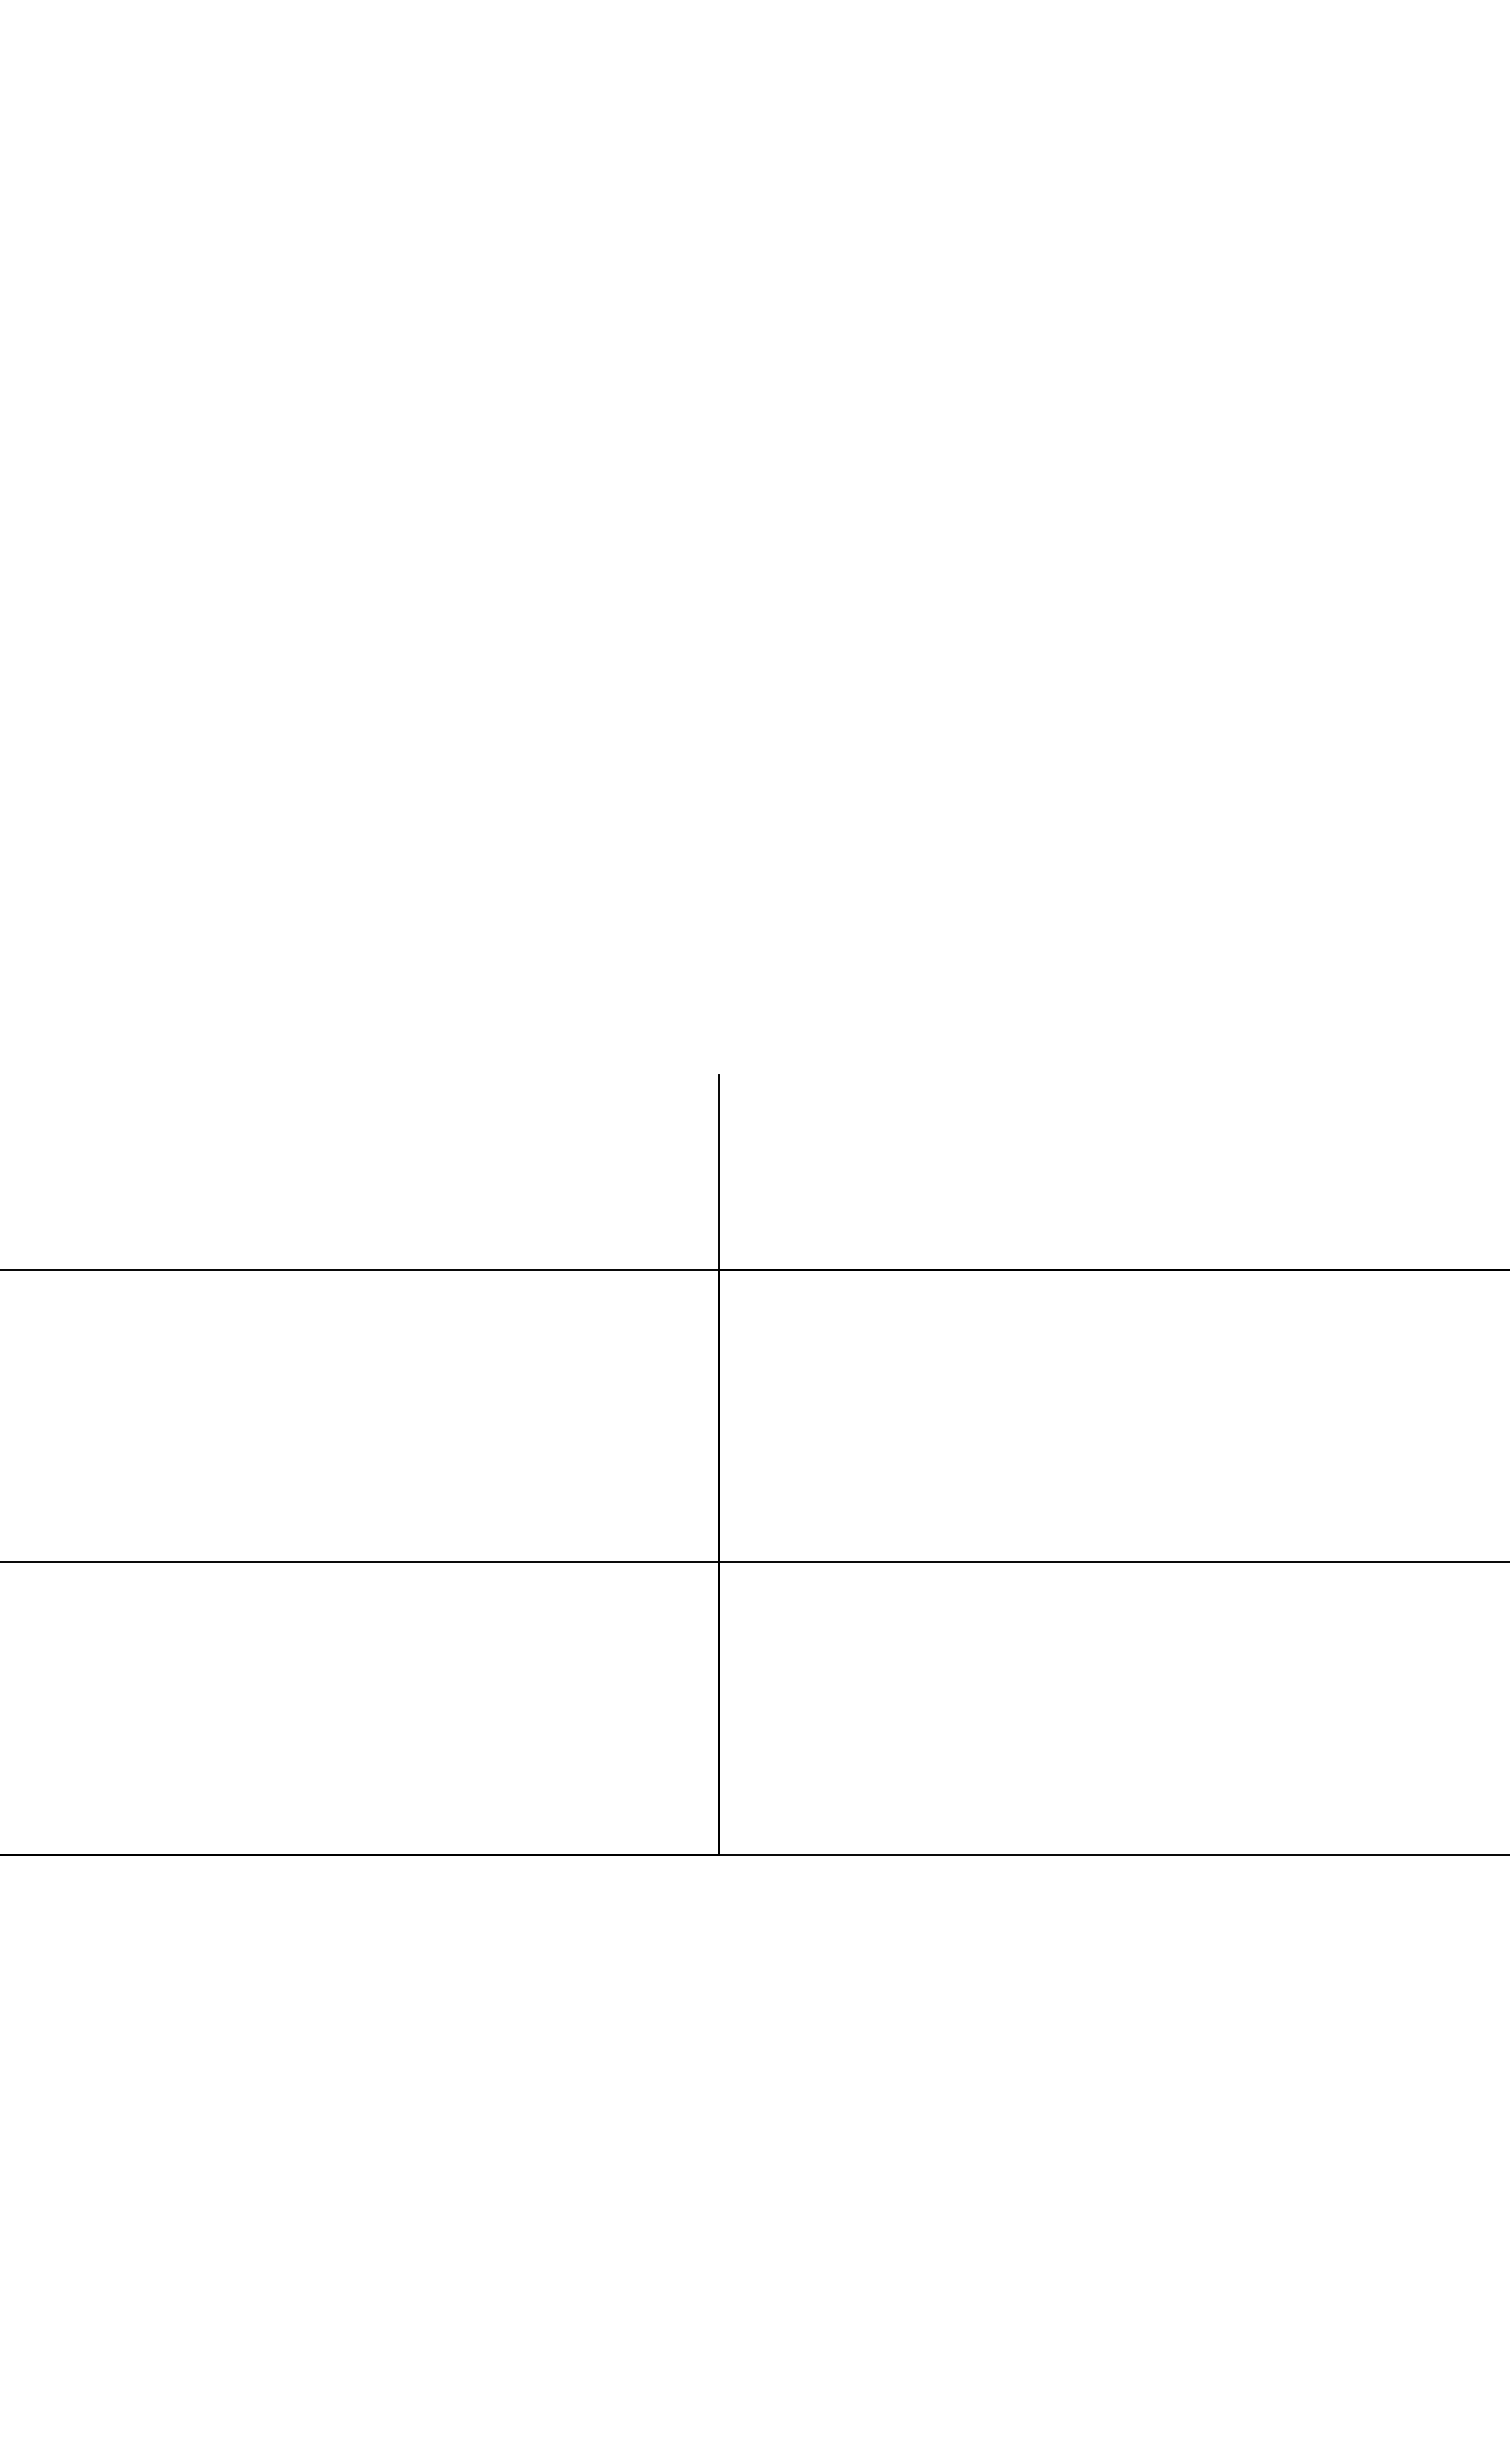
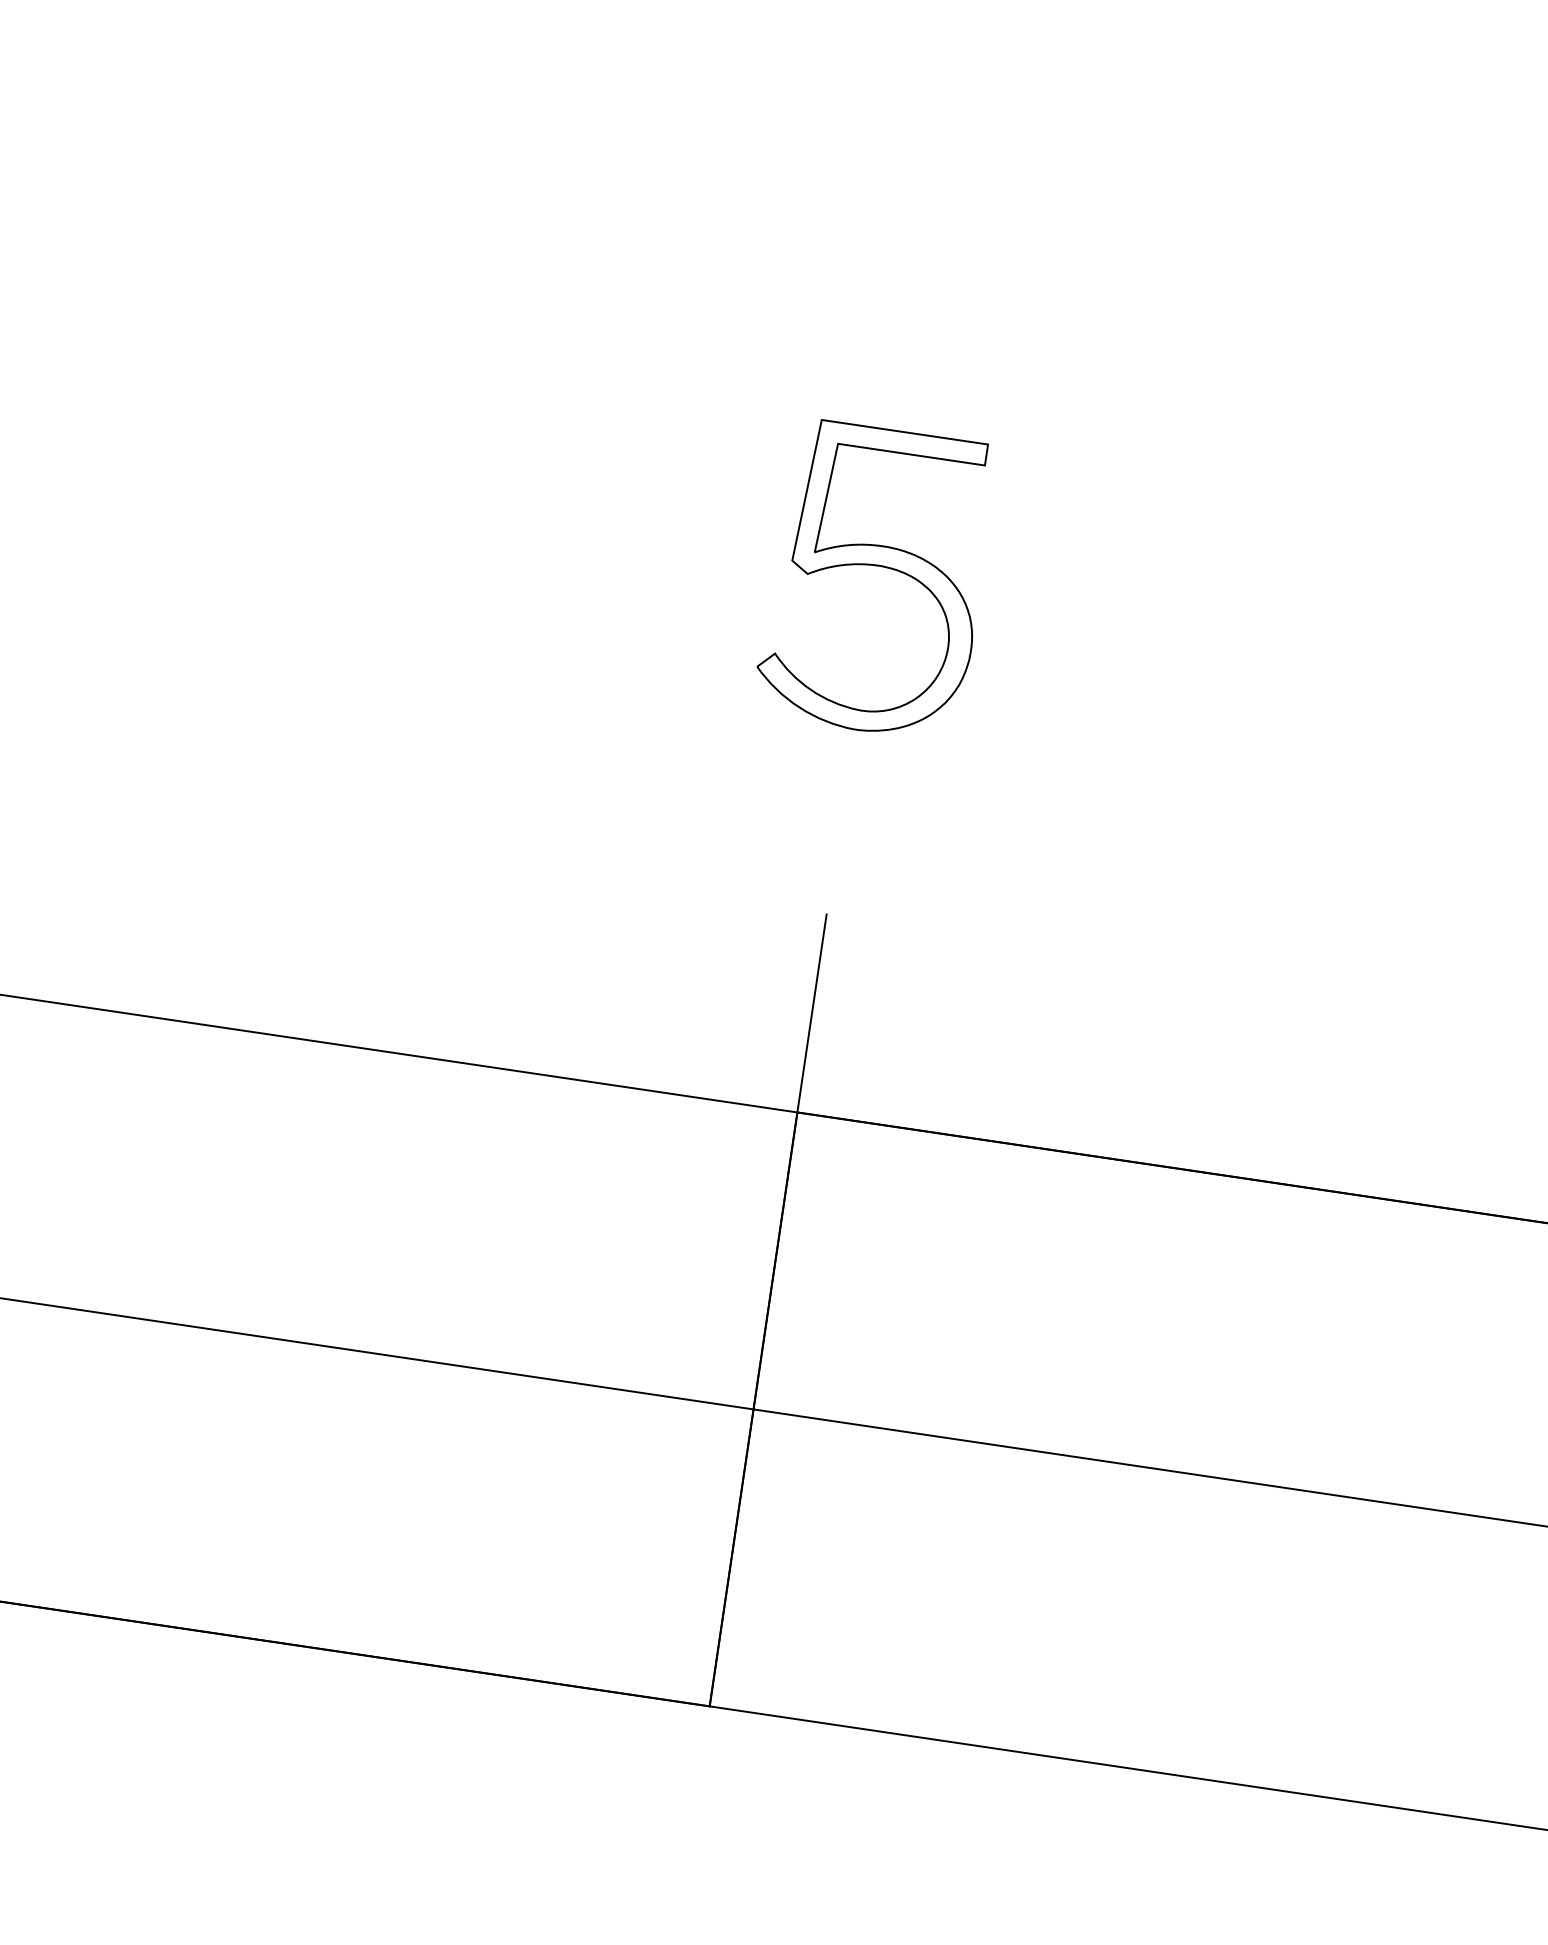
part: (718, 732) -> (877, 566), added

